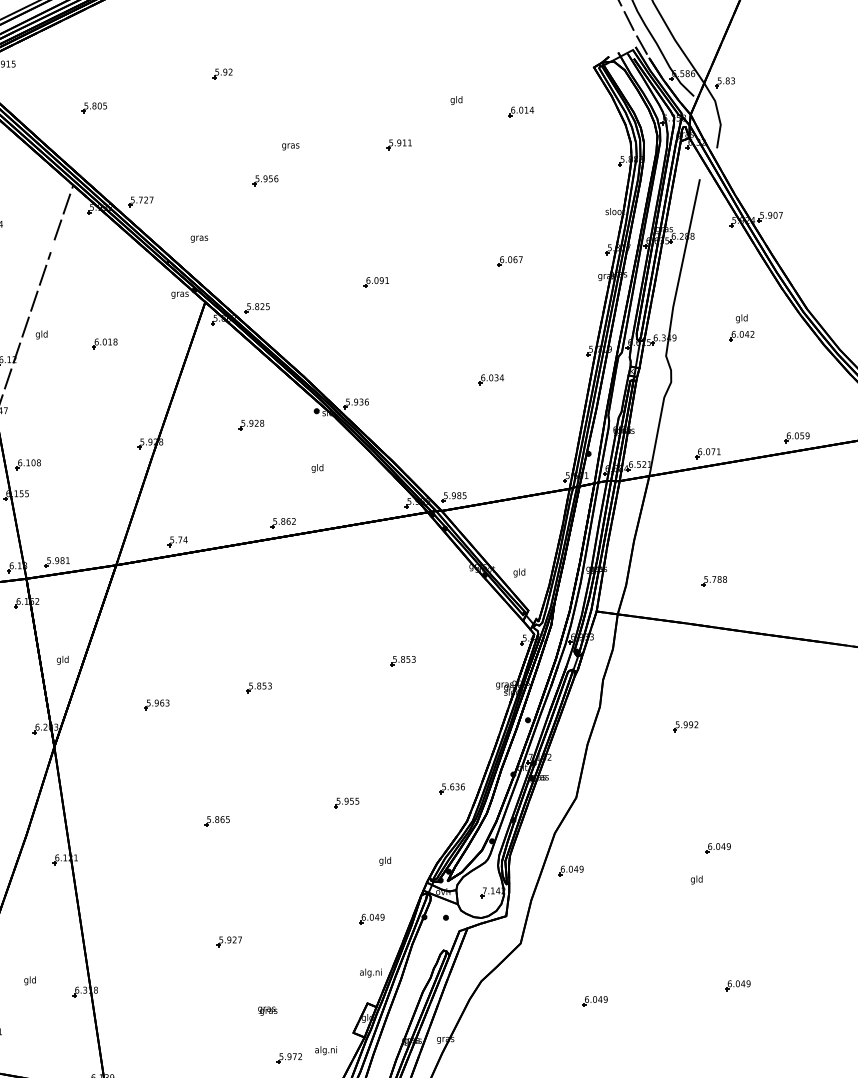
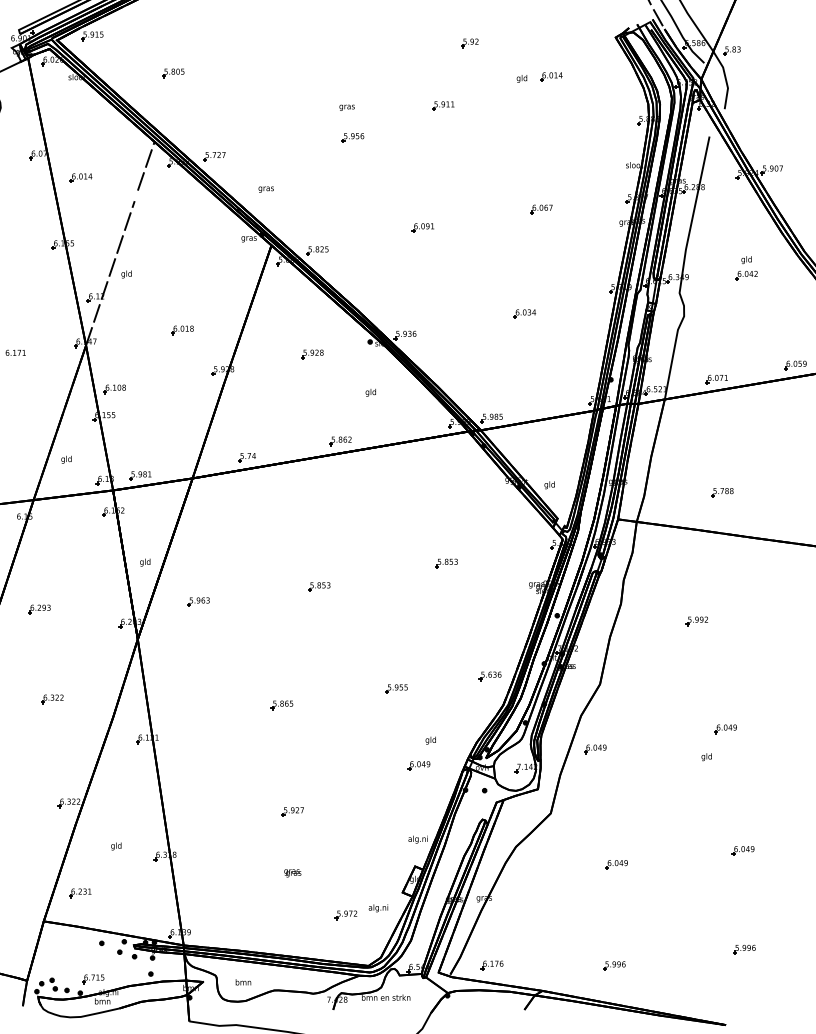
part: (222, 74) -> (469, 43), moved
text: (455, 100) -> (521, 78), moved
part: (265, 180) -> (352, 137), moved
part: (104, 344) -> (182, 330), moved
part: (156, 704) -> (198, 601), moved
part: (371, 918) -> (418, 765), moved
text: (267, 1011) -> (292, 873), moved

